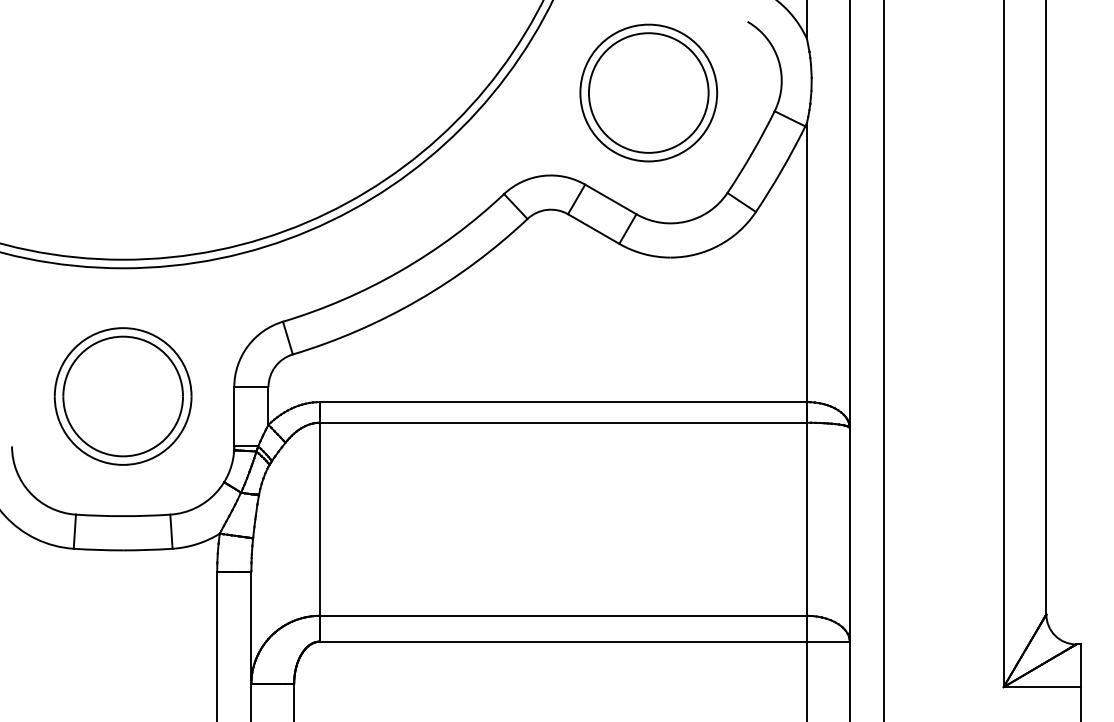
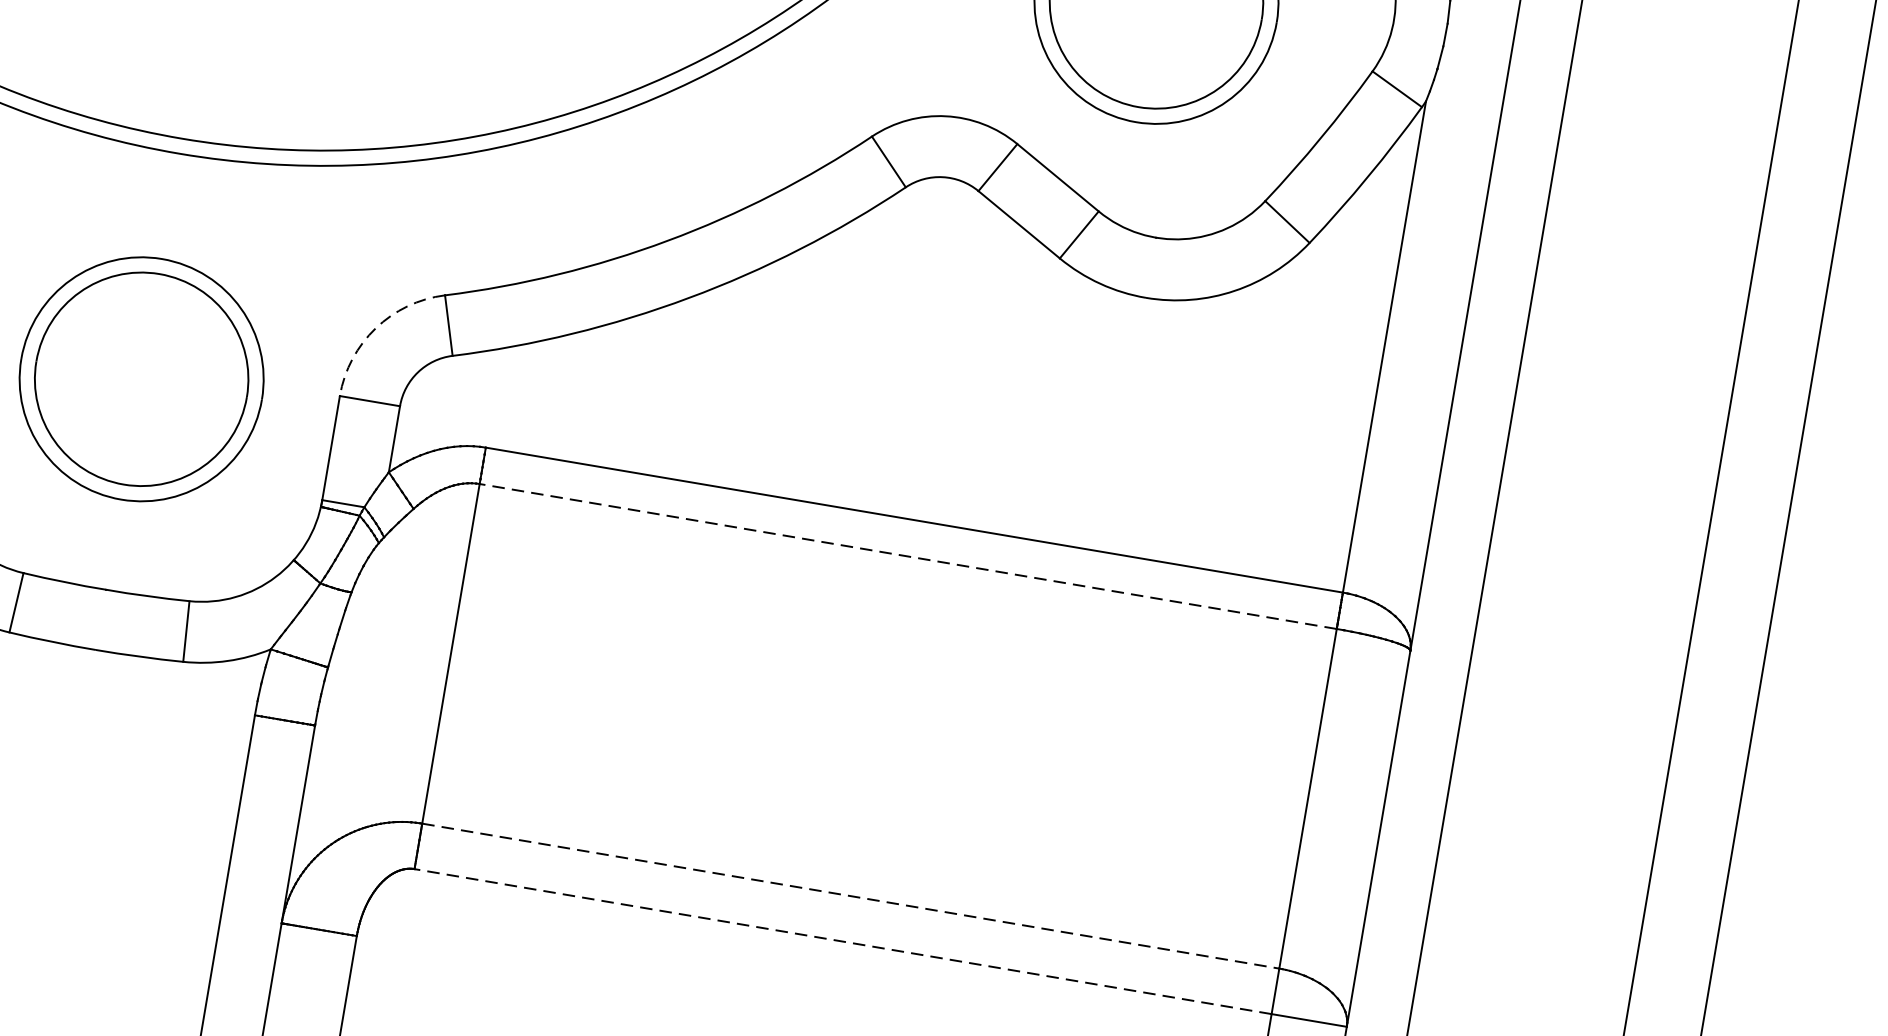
arc: (247, 346) -> (375, 328), solid -> dashed
line: (563, 422) -> (908, 556), solid -> dashed
line: (563, 615) -> (851, 895), solid -> dashed
line: (563, 641) -> (843, 941), solid -> dashed

